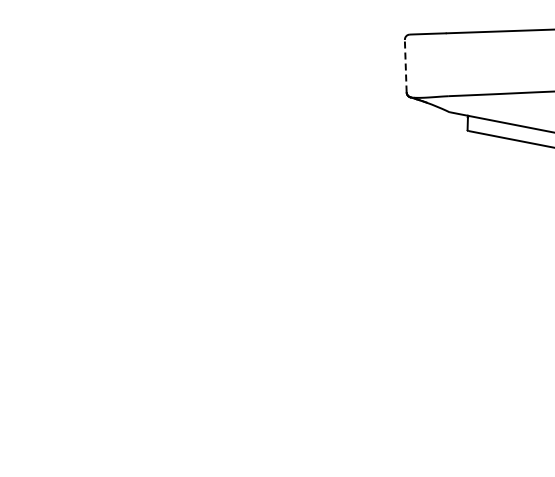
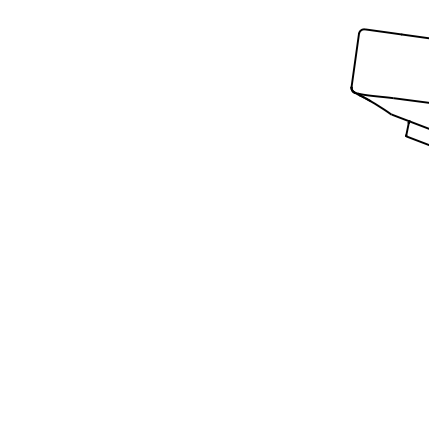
line: (405, 65) -> (355, 59), dashed -> solid

